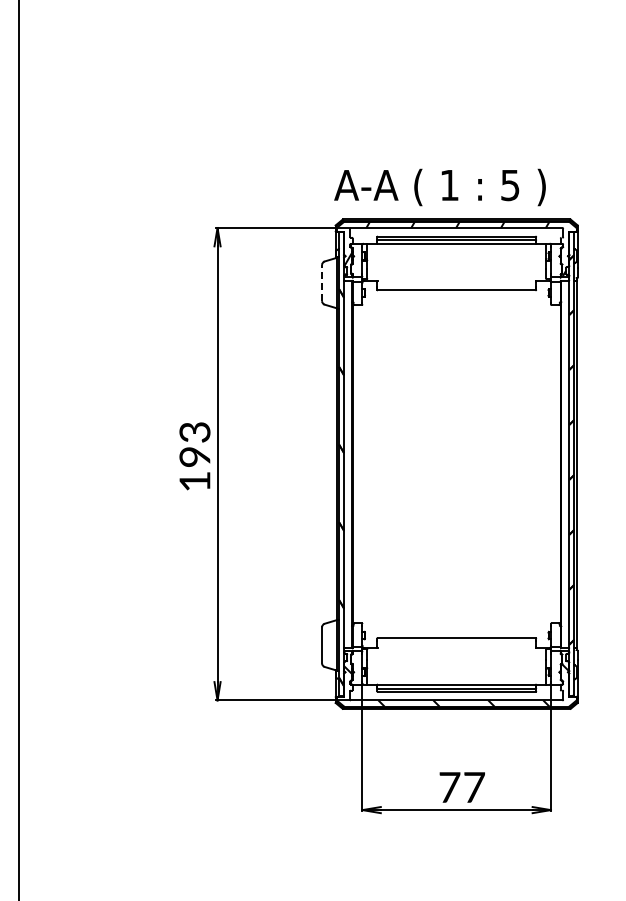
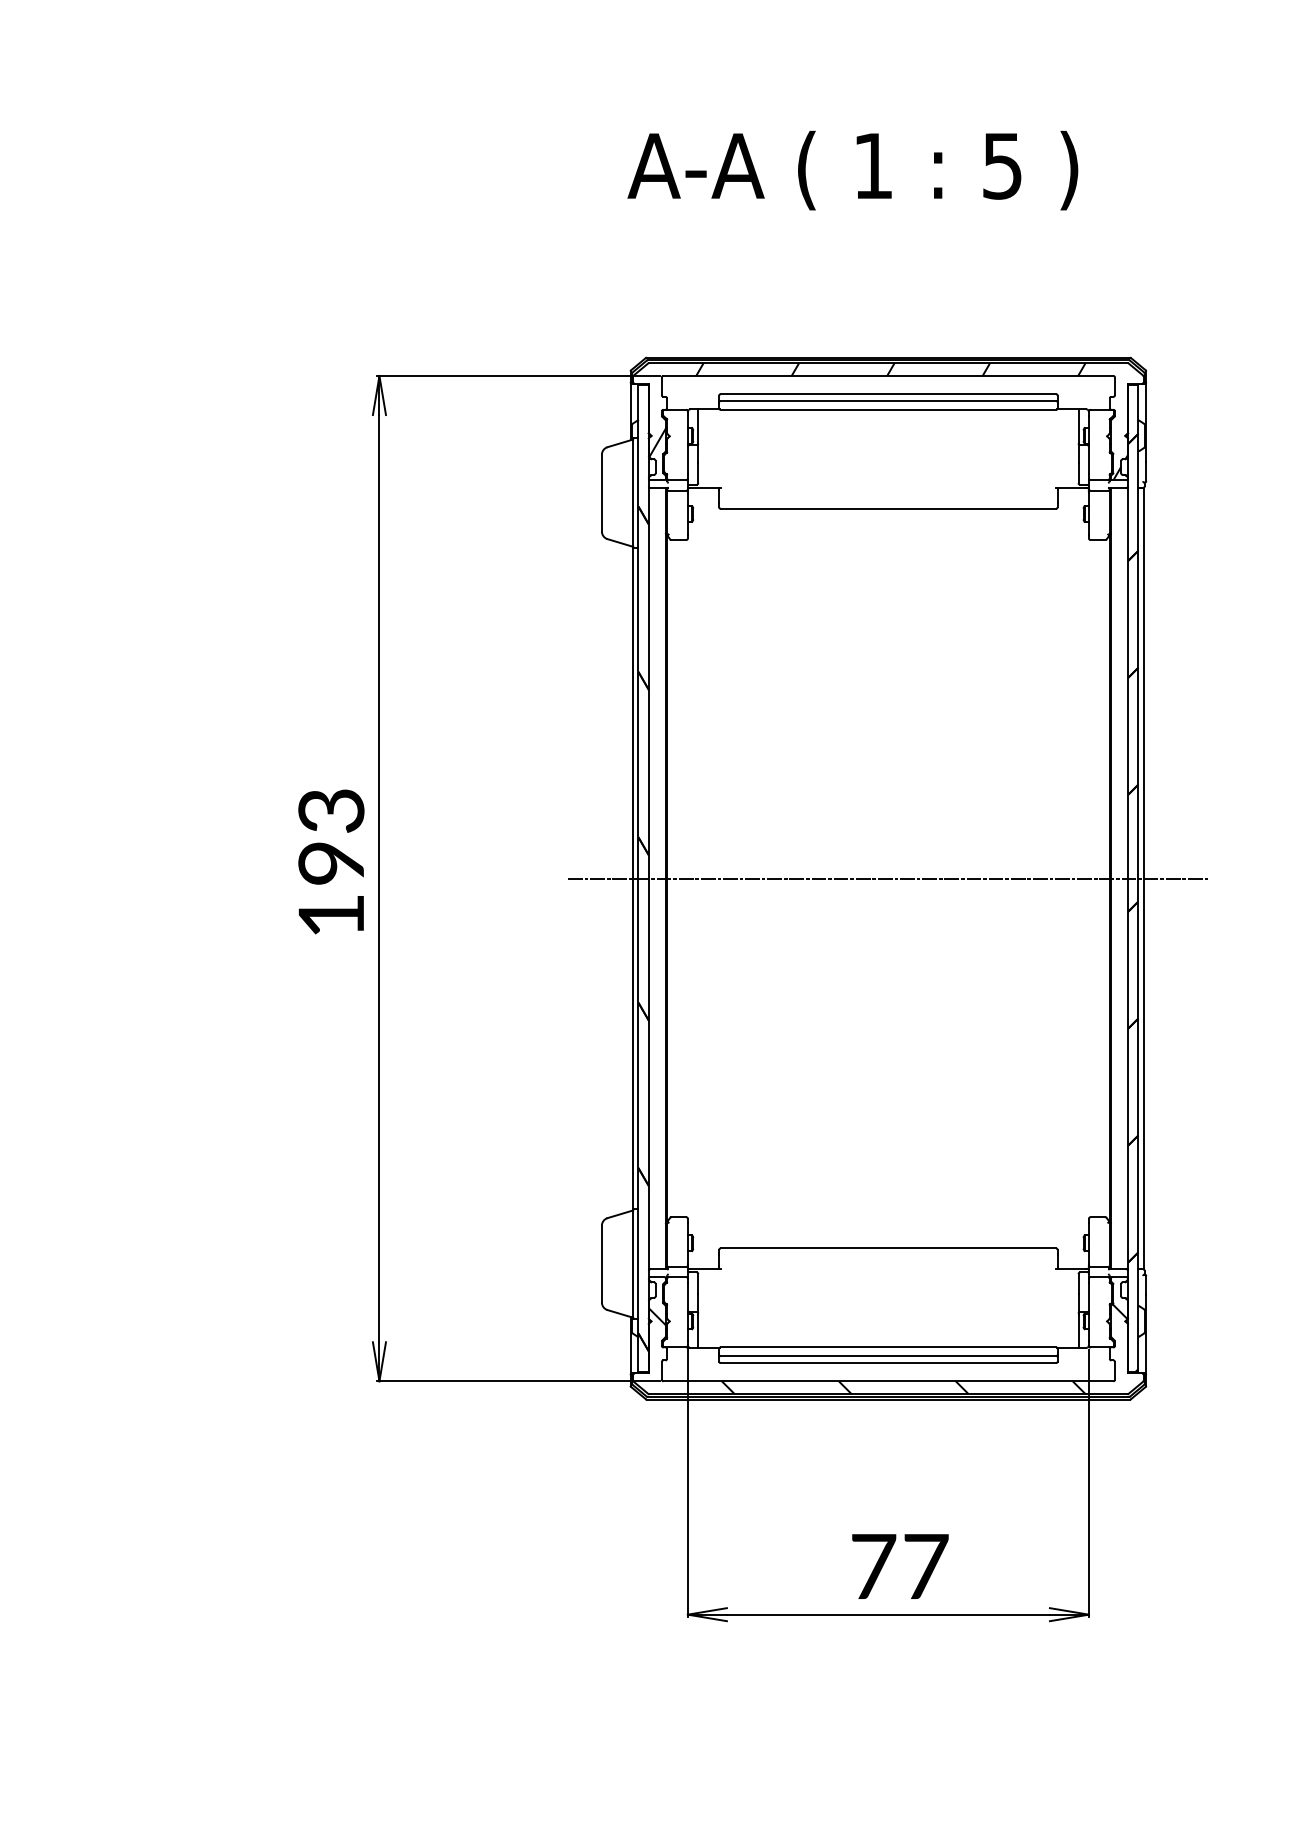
text: (439, 187) -> (851, 170), moved
line: (322, 282) -> (602, 491), dashed -> solid
line: (456, 464) -> (887, 879), added

